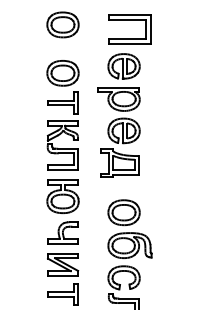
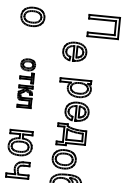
part: (129, 20) -> (104, 20), moved
part: (62, 115) -> (25, 83), size x0.6
part: (118, 132) -> (72, 112), moved

